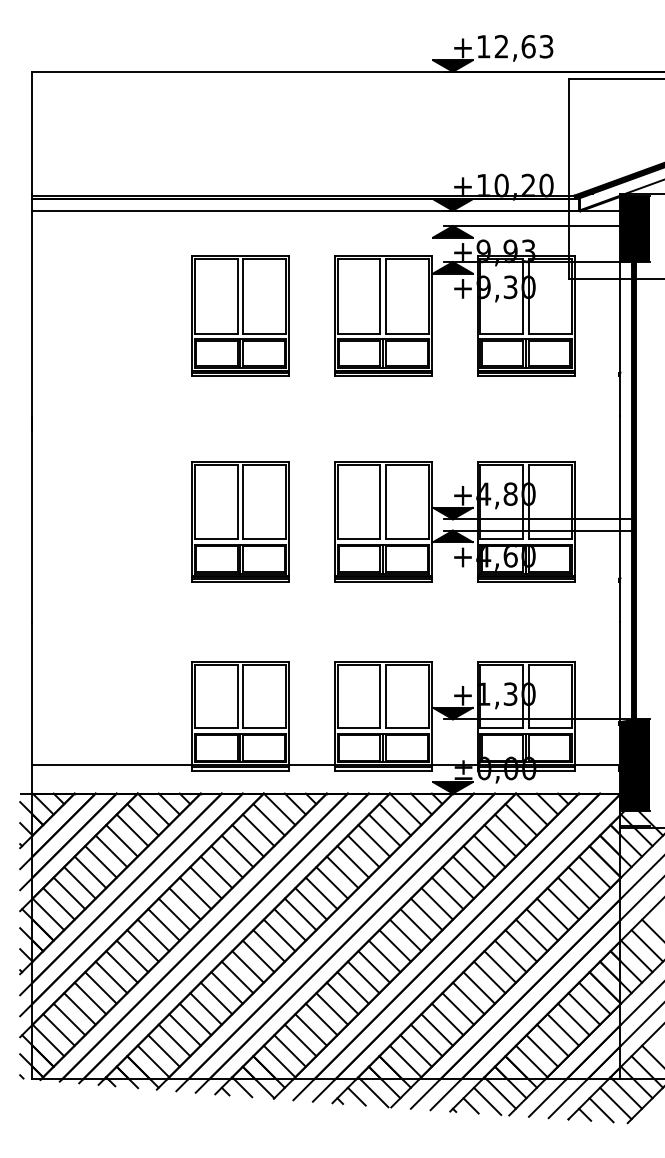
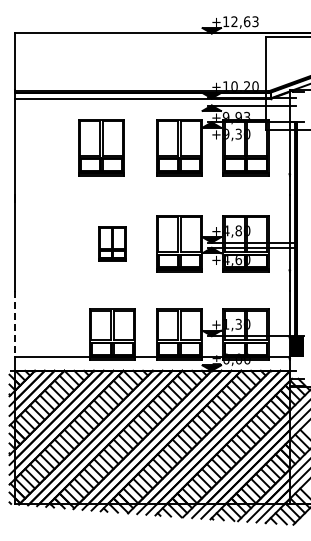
fill: (634, 228) -> (296, 106), removed
part: (240, 315) -> (101, 147), moved
part: (240, 521) -> (112, 243), size x0.6
line: (32, 694) -> (15, 324), solid -> dashed
fill: (634, 786) -> (296, 367), removed

